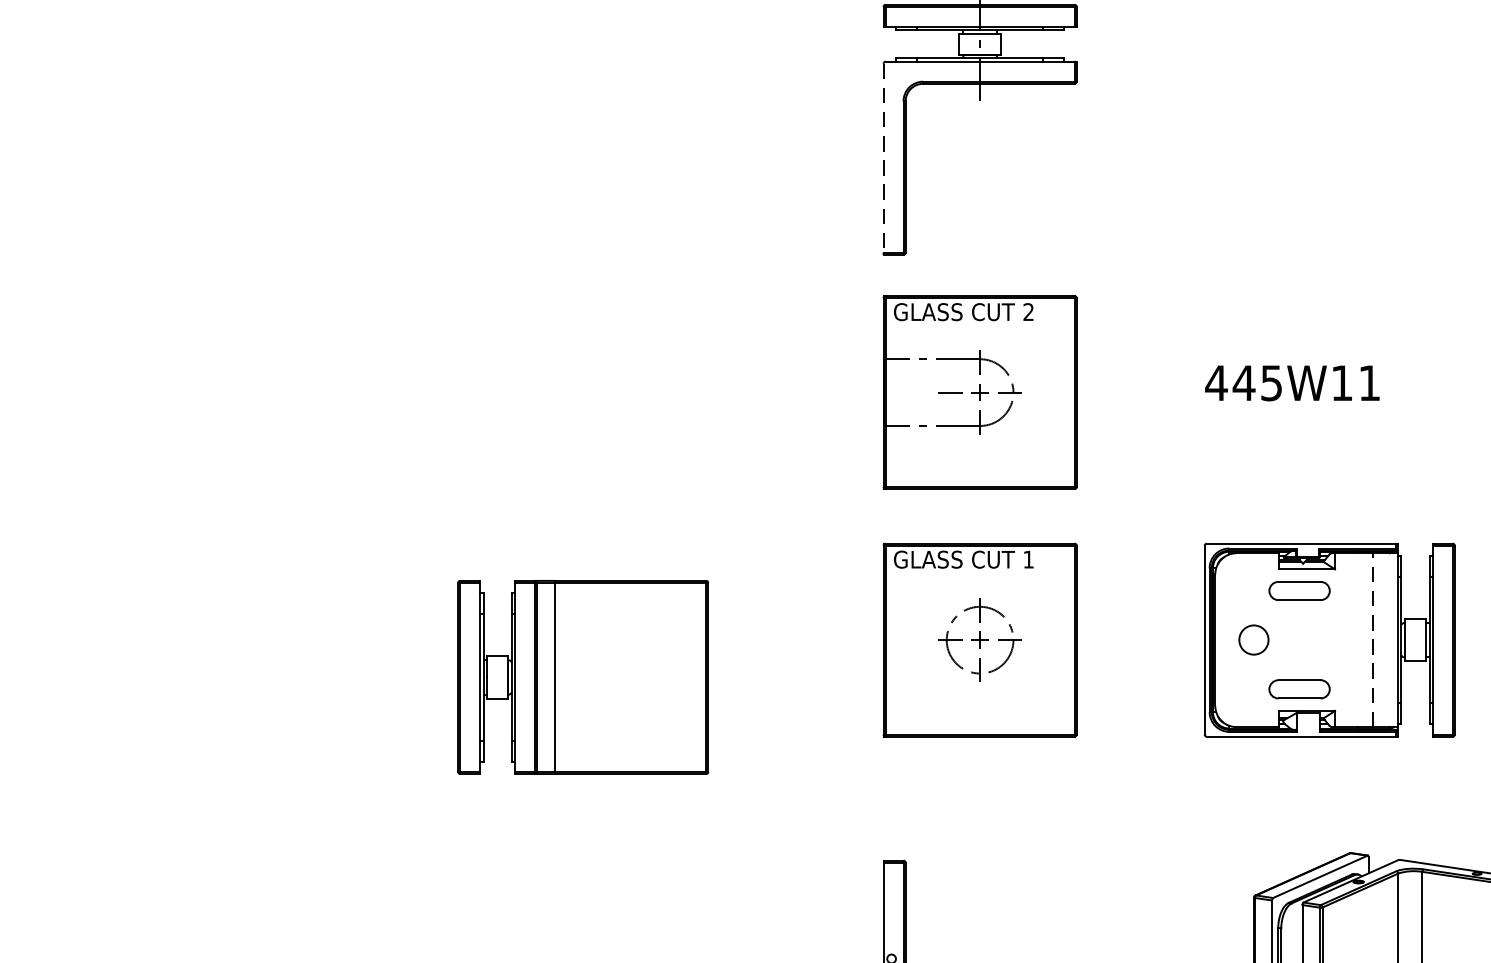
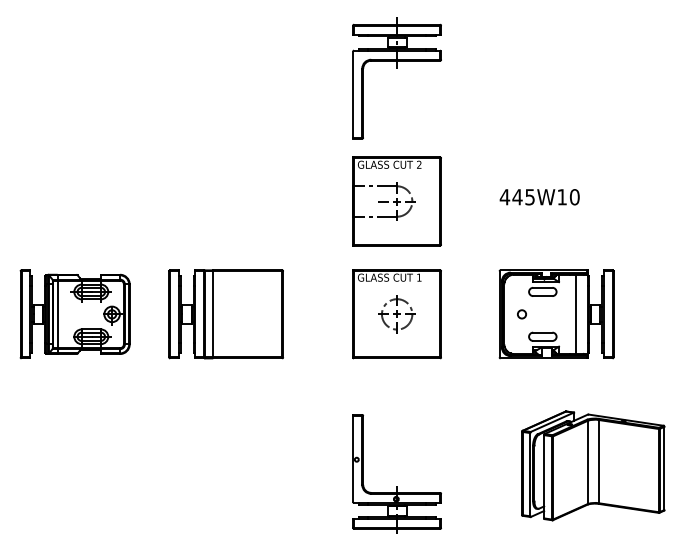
line: (884, 160) -> (353, 95), dashed -> solid
text: (1369, 383) -> (574, 197), 445W11 -> 445W10
part: (272, 640) -> (74, 314), added
circle: (1252, 640) -> (521, 314), size x0.62
line: (1373, 640) -> (576, 314), dashed -> solid
part: (581, 677) -> (225, 314), moved

